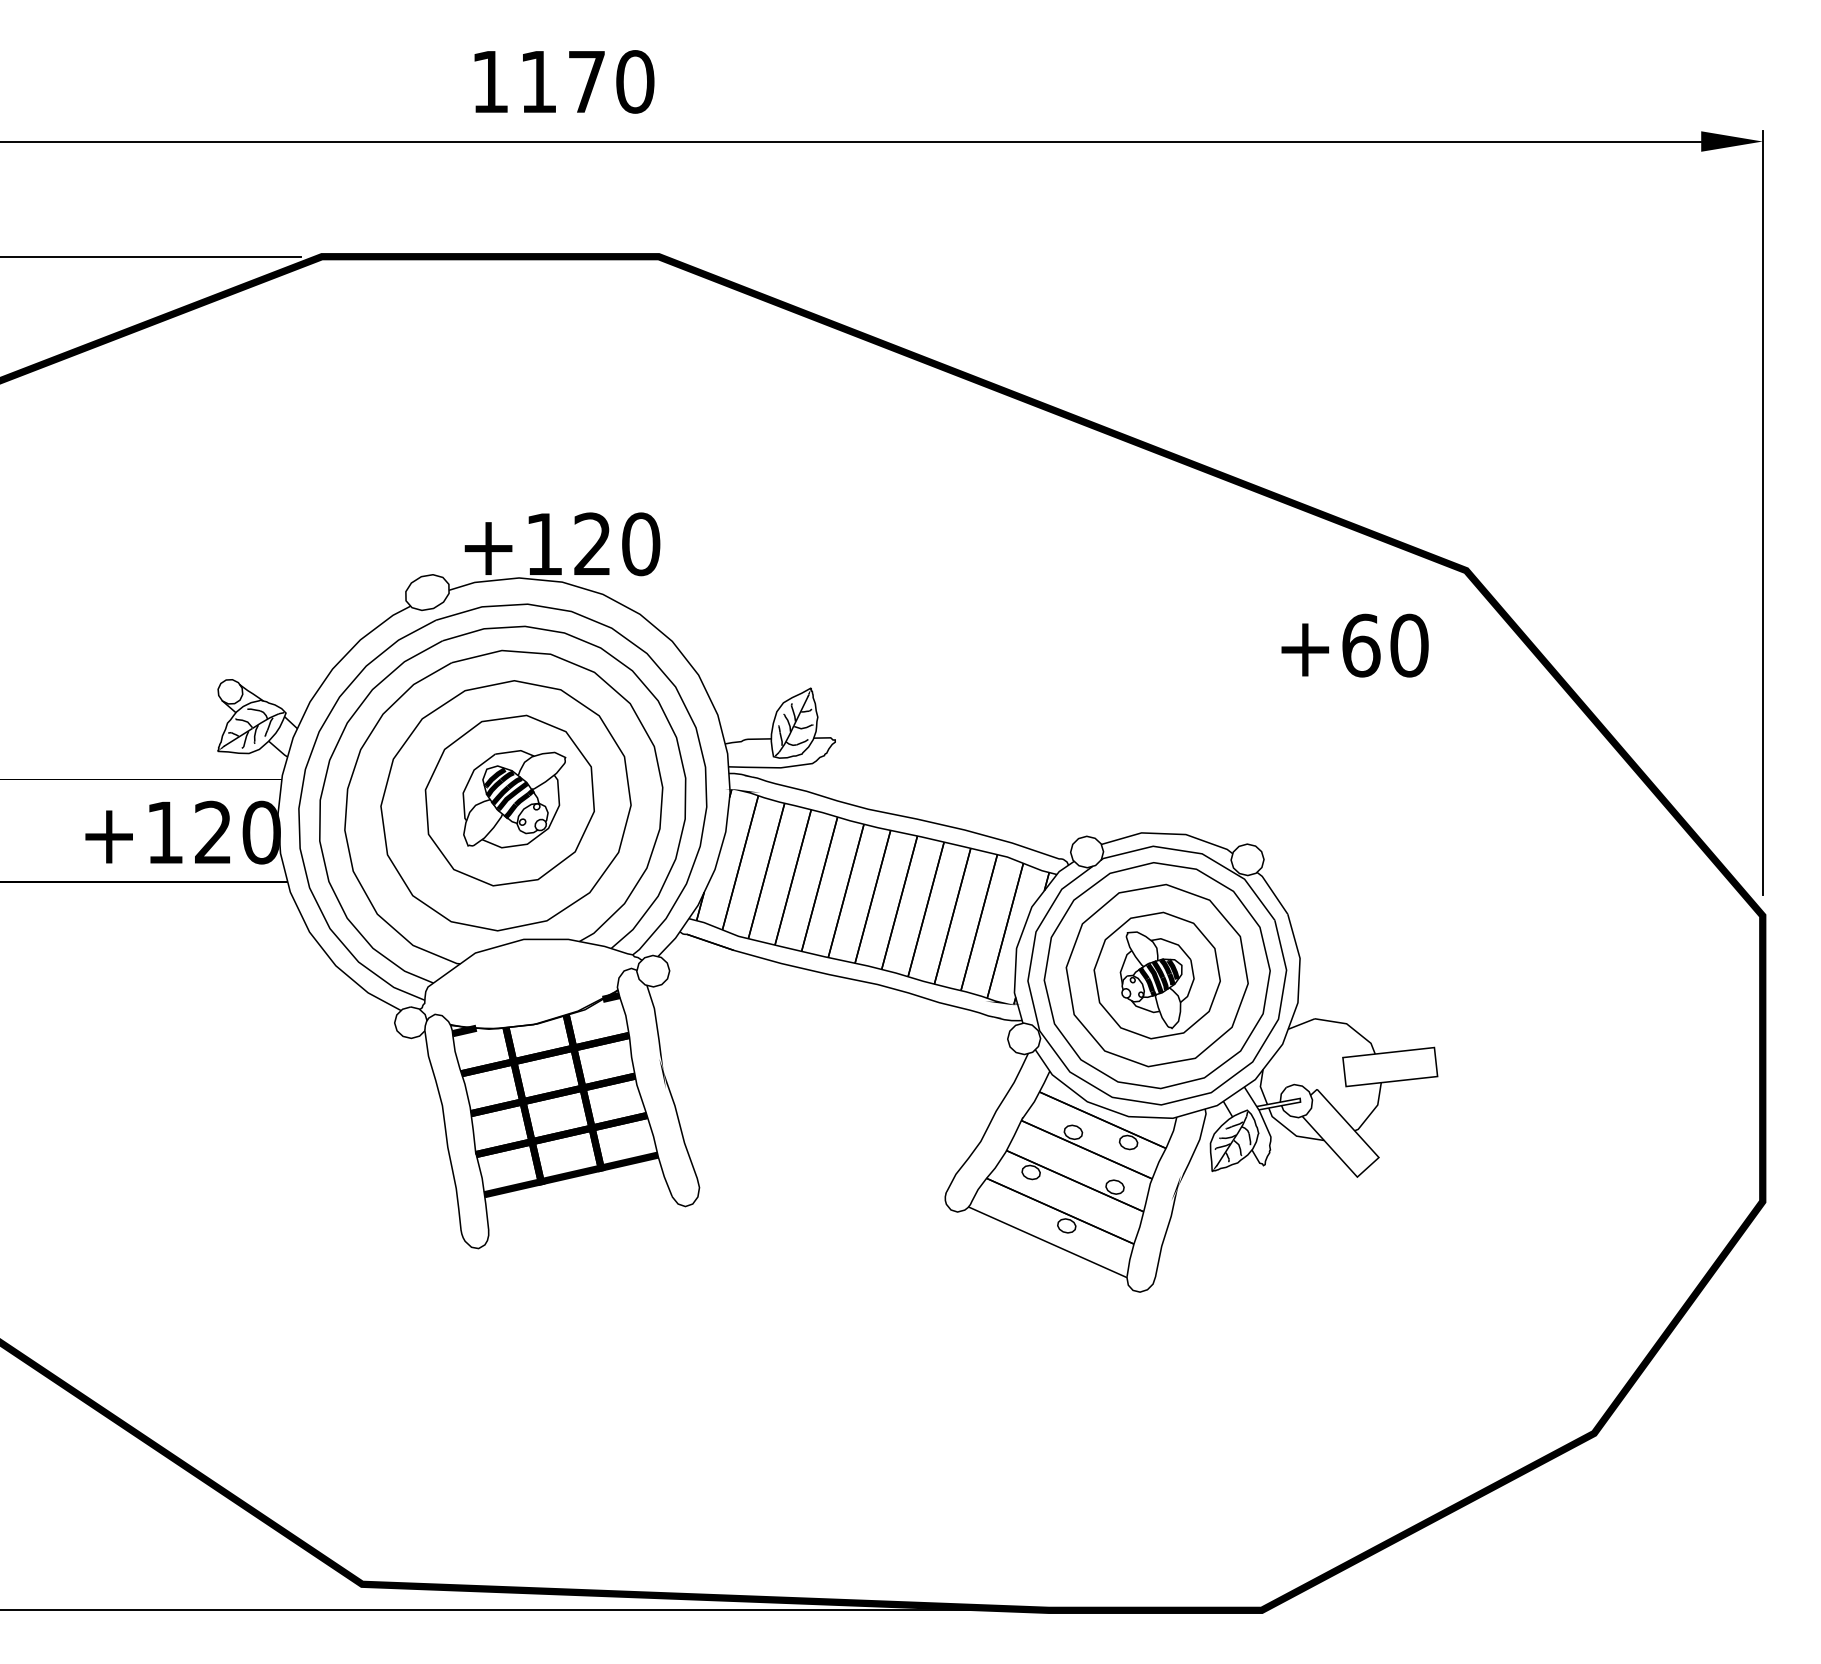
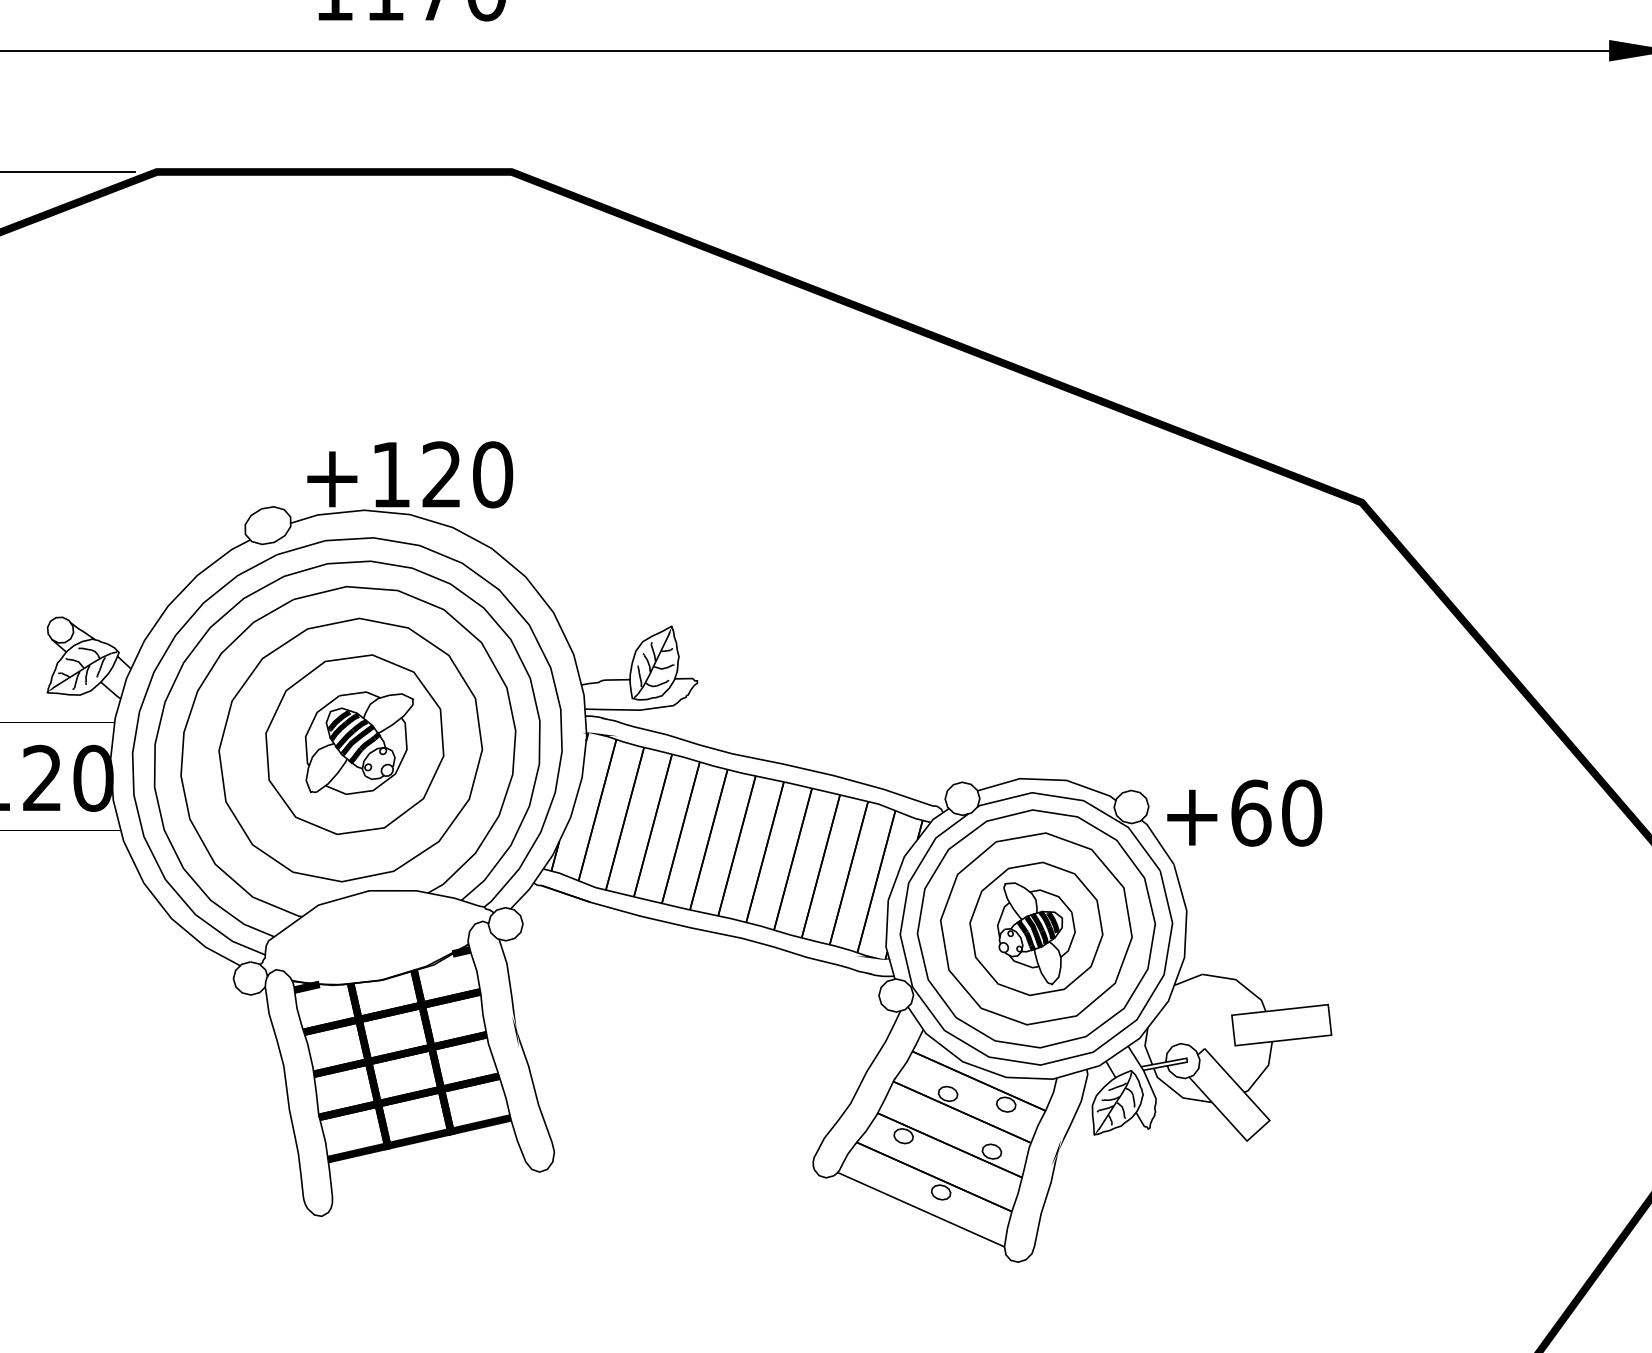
text: (1354, 645) -> (1244, 812), moved

